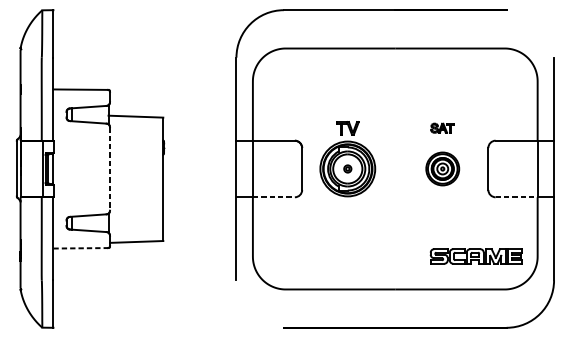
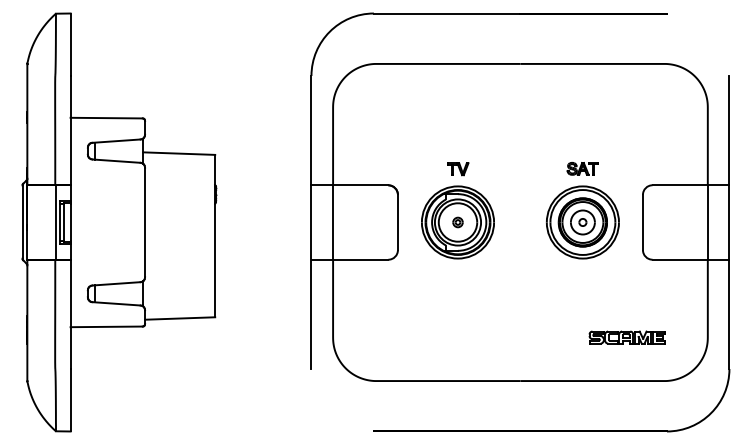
part: (348, 128) -> (458, 169), size x0.71
line: (110, 169) -> (145, 222), dashed -> solid
part: (442, 169) -> (582, 222), size x1.67
line: (273, 197) -> (360, 259), dashed -> solid
line: (516, 197) -> (680, 259), dashed -> solid
line: (81, 248) -> (107, 326), dashed -> solid
part: (475, 256) -> (626, 337), size x0.62

